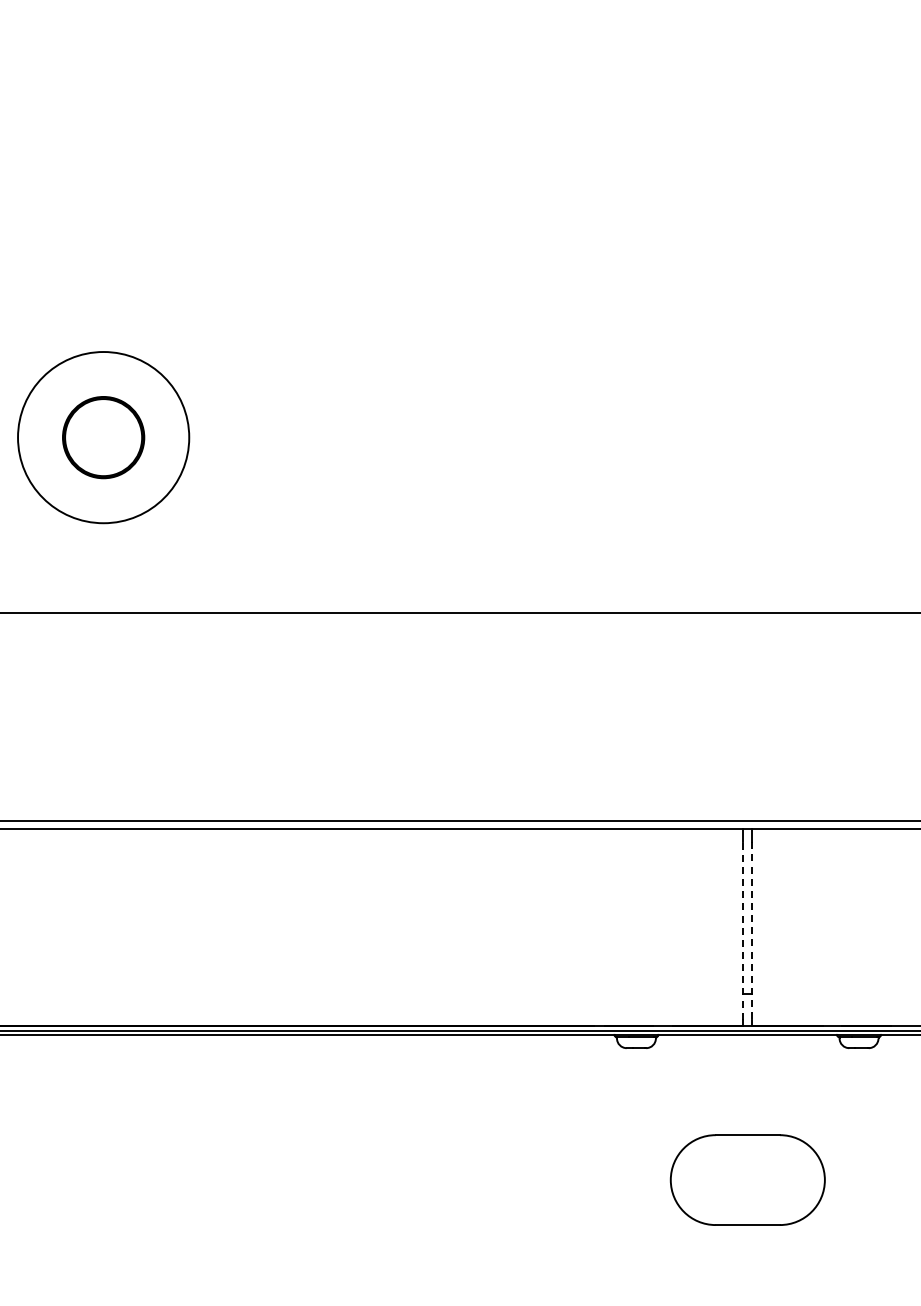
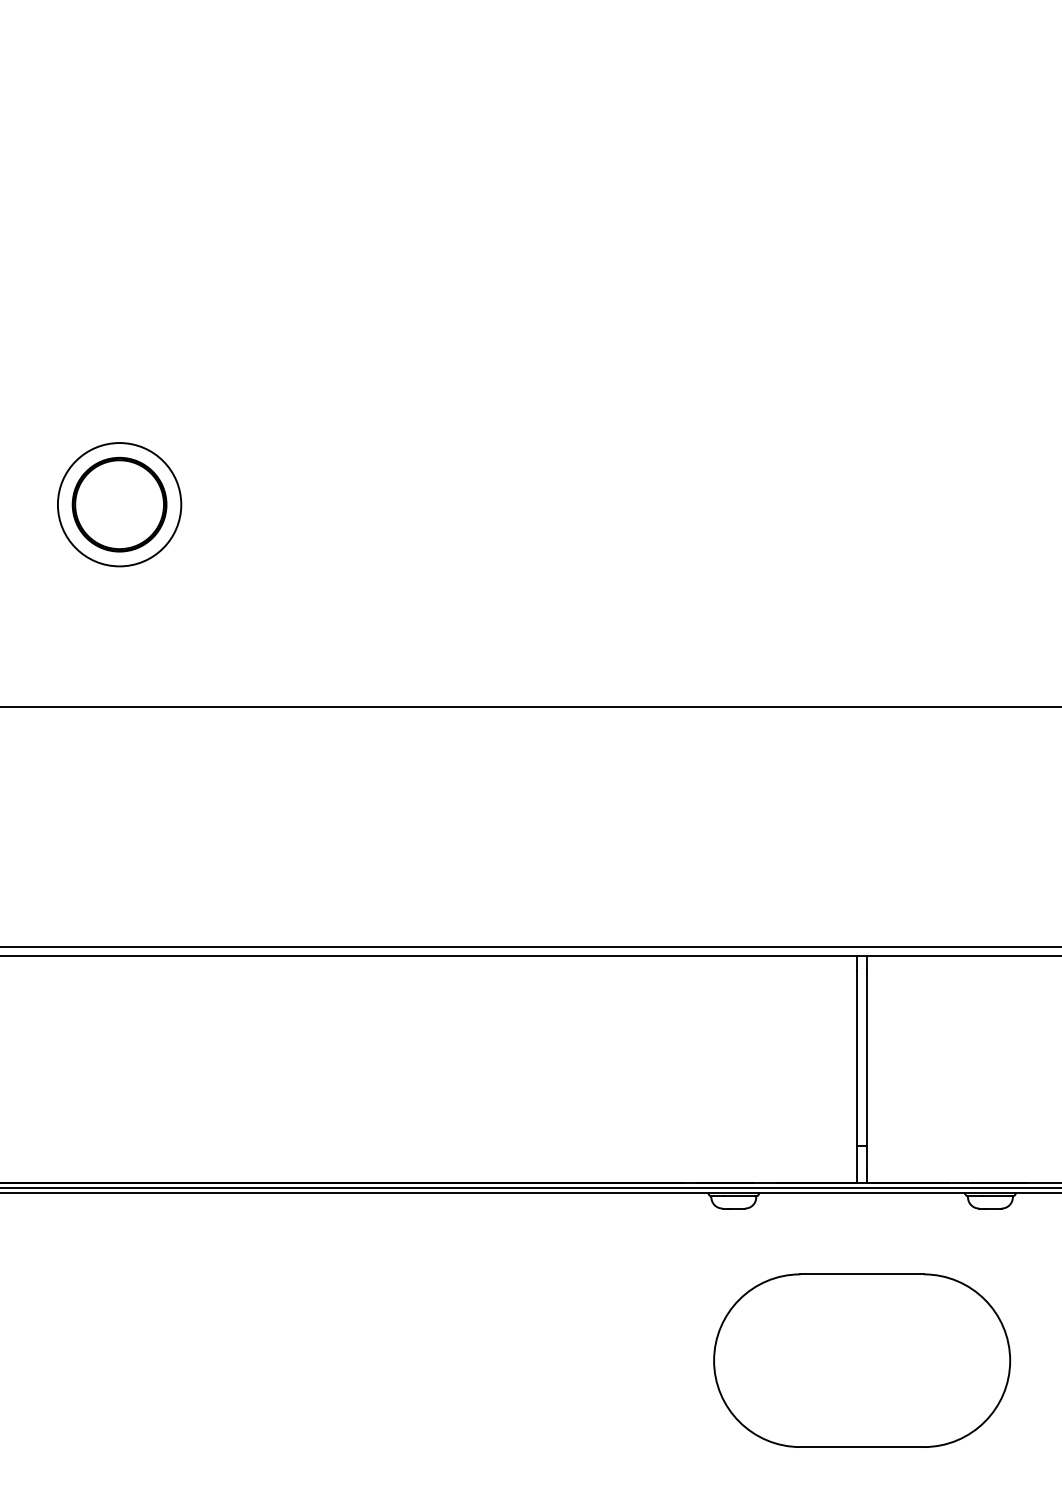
circle: (103, 437) -> (119, 504), size x0.62
line: (743, 930) -> (857, 1072), dashed -> solid
line: (752, 930) -> (867, 1072), dashed -> solid
part: (747, 1179) -> (861, 1359), size x1.67

